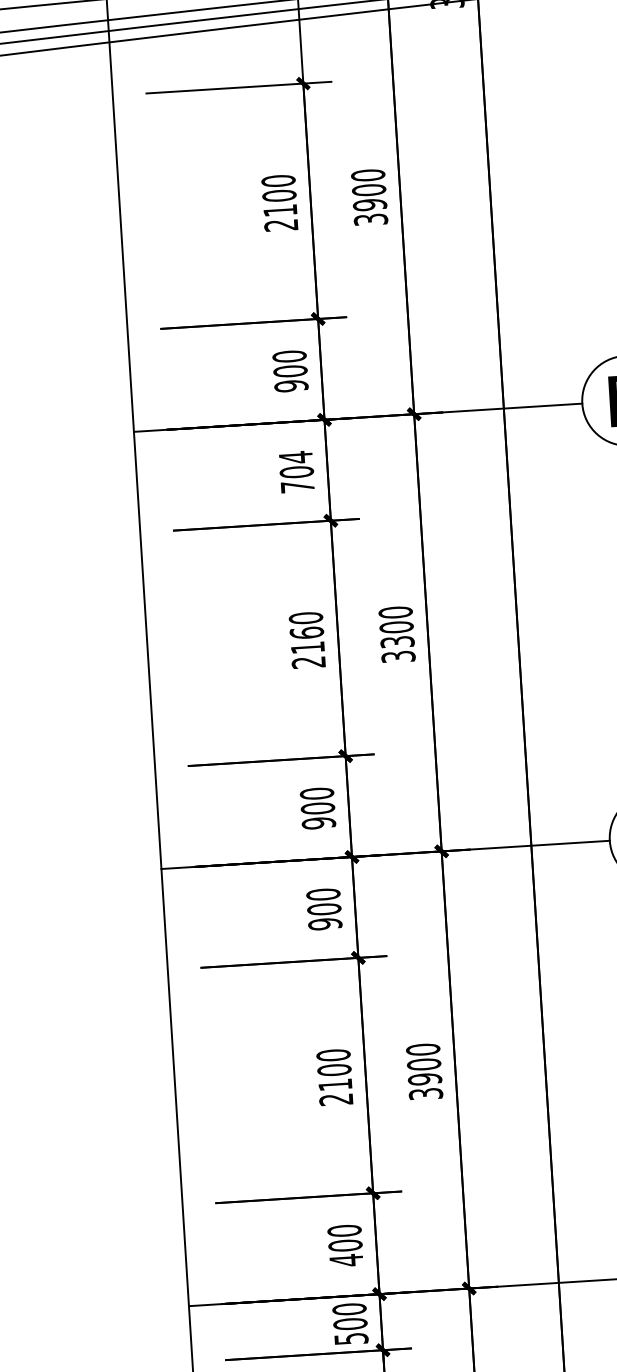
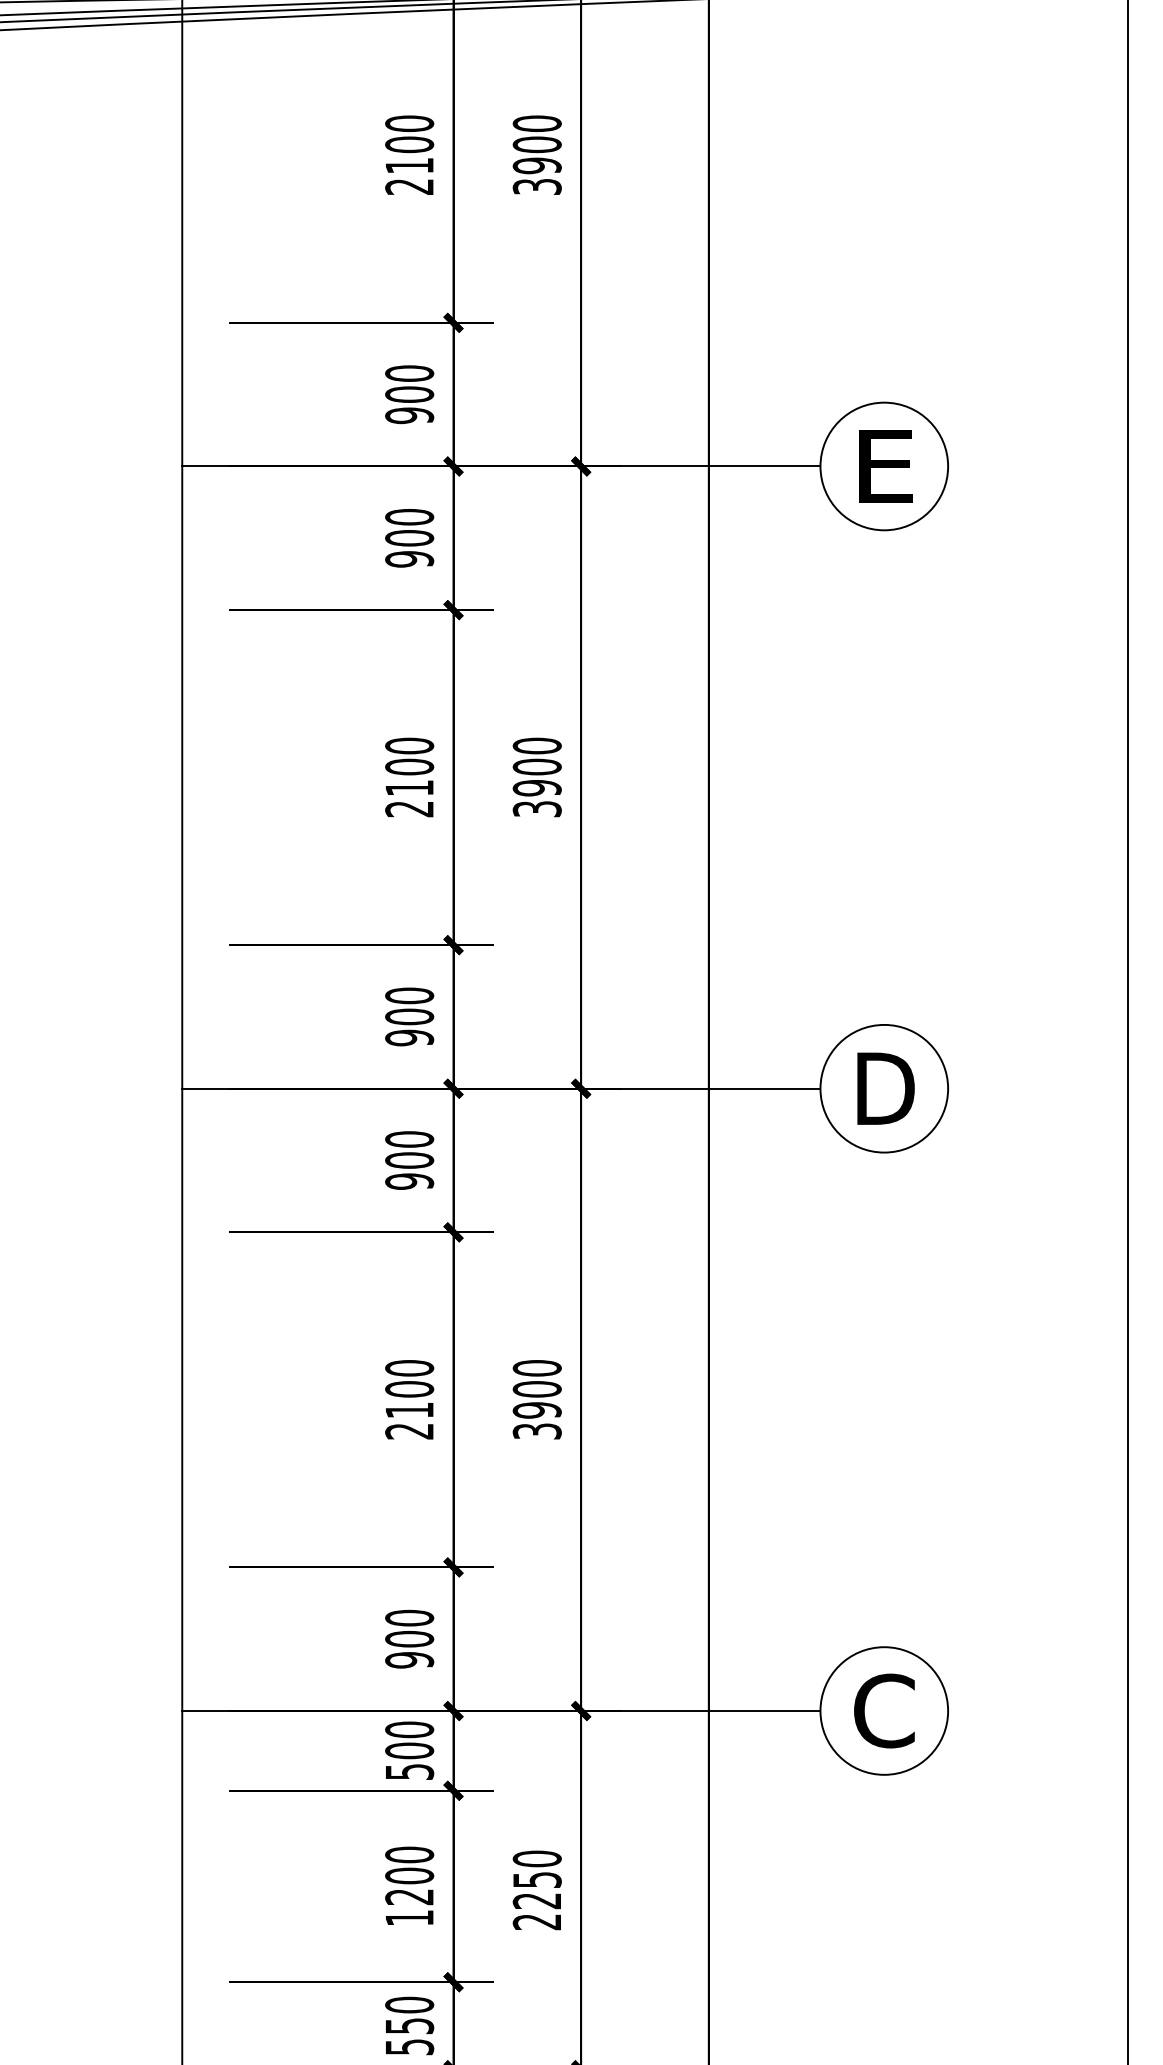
text: (296, 471) -> (409, 537), 704 -> 900
text: (306, 632) -> (409, 766), 2160 -> 2100
text: (397, 642) -> (536, 788), 3300 -> 3900
text: (346, 1260) -> (409, 1660), 400 -> 900

